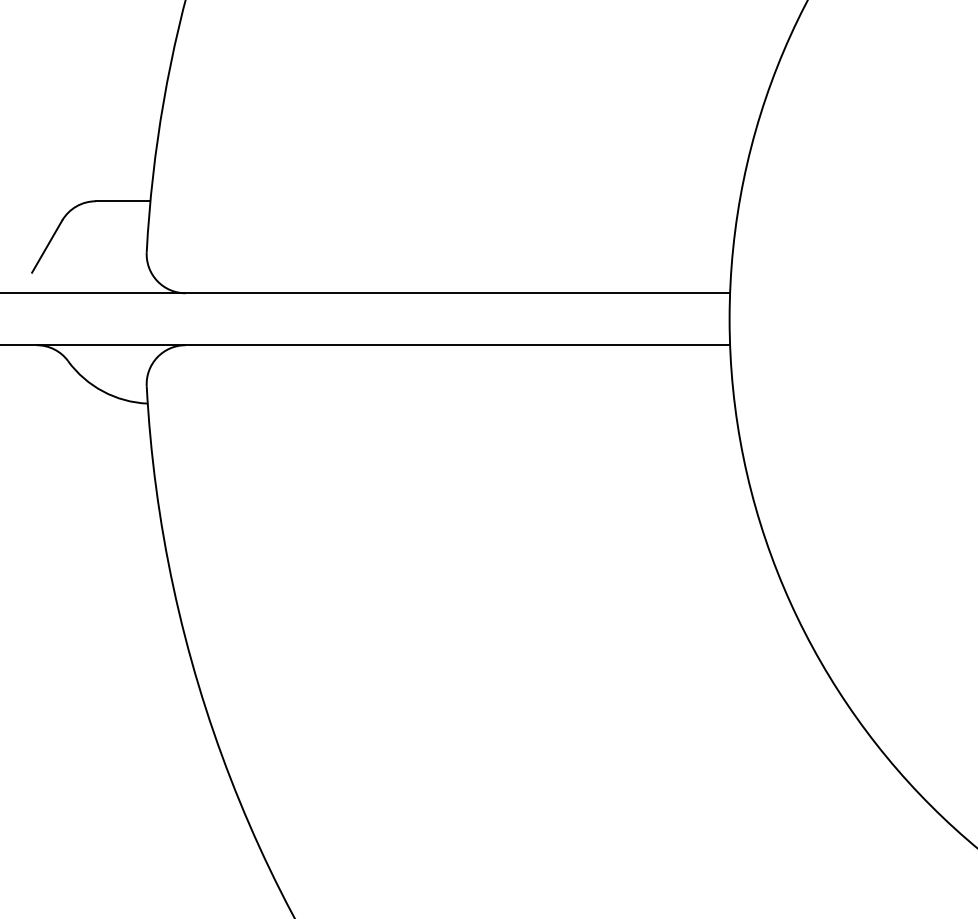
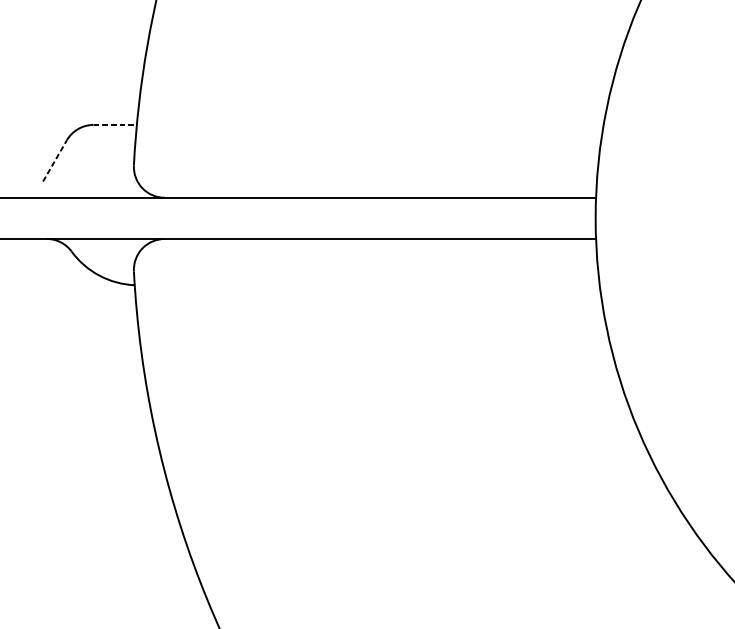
line: (123, 201) -> (115, 125), solid -> dashed
line: (47, 246) -> (55, 160), solid -> dashed

